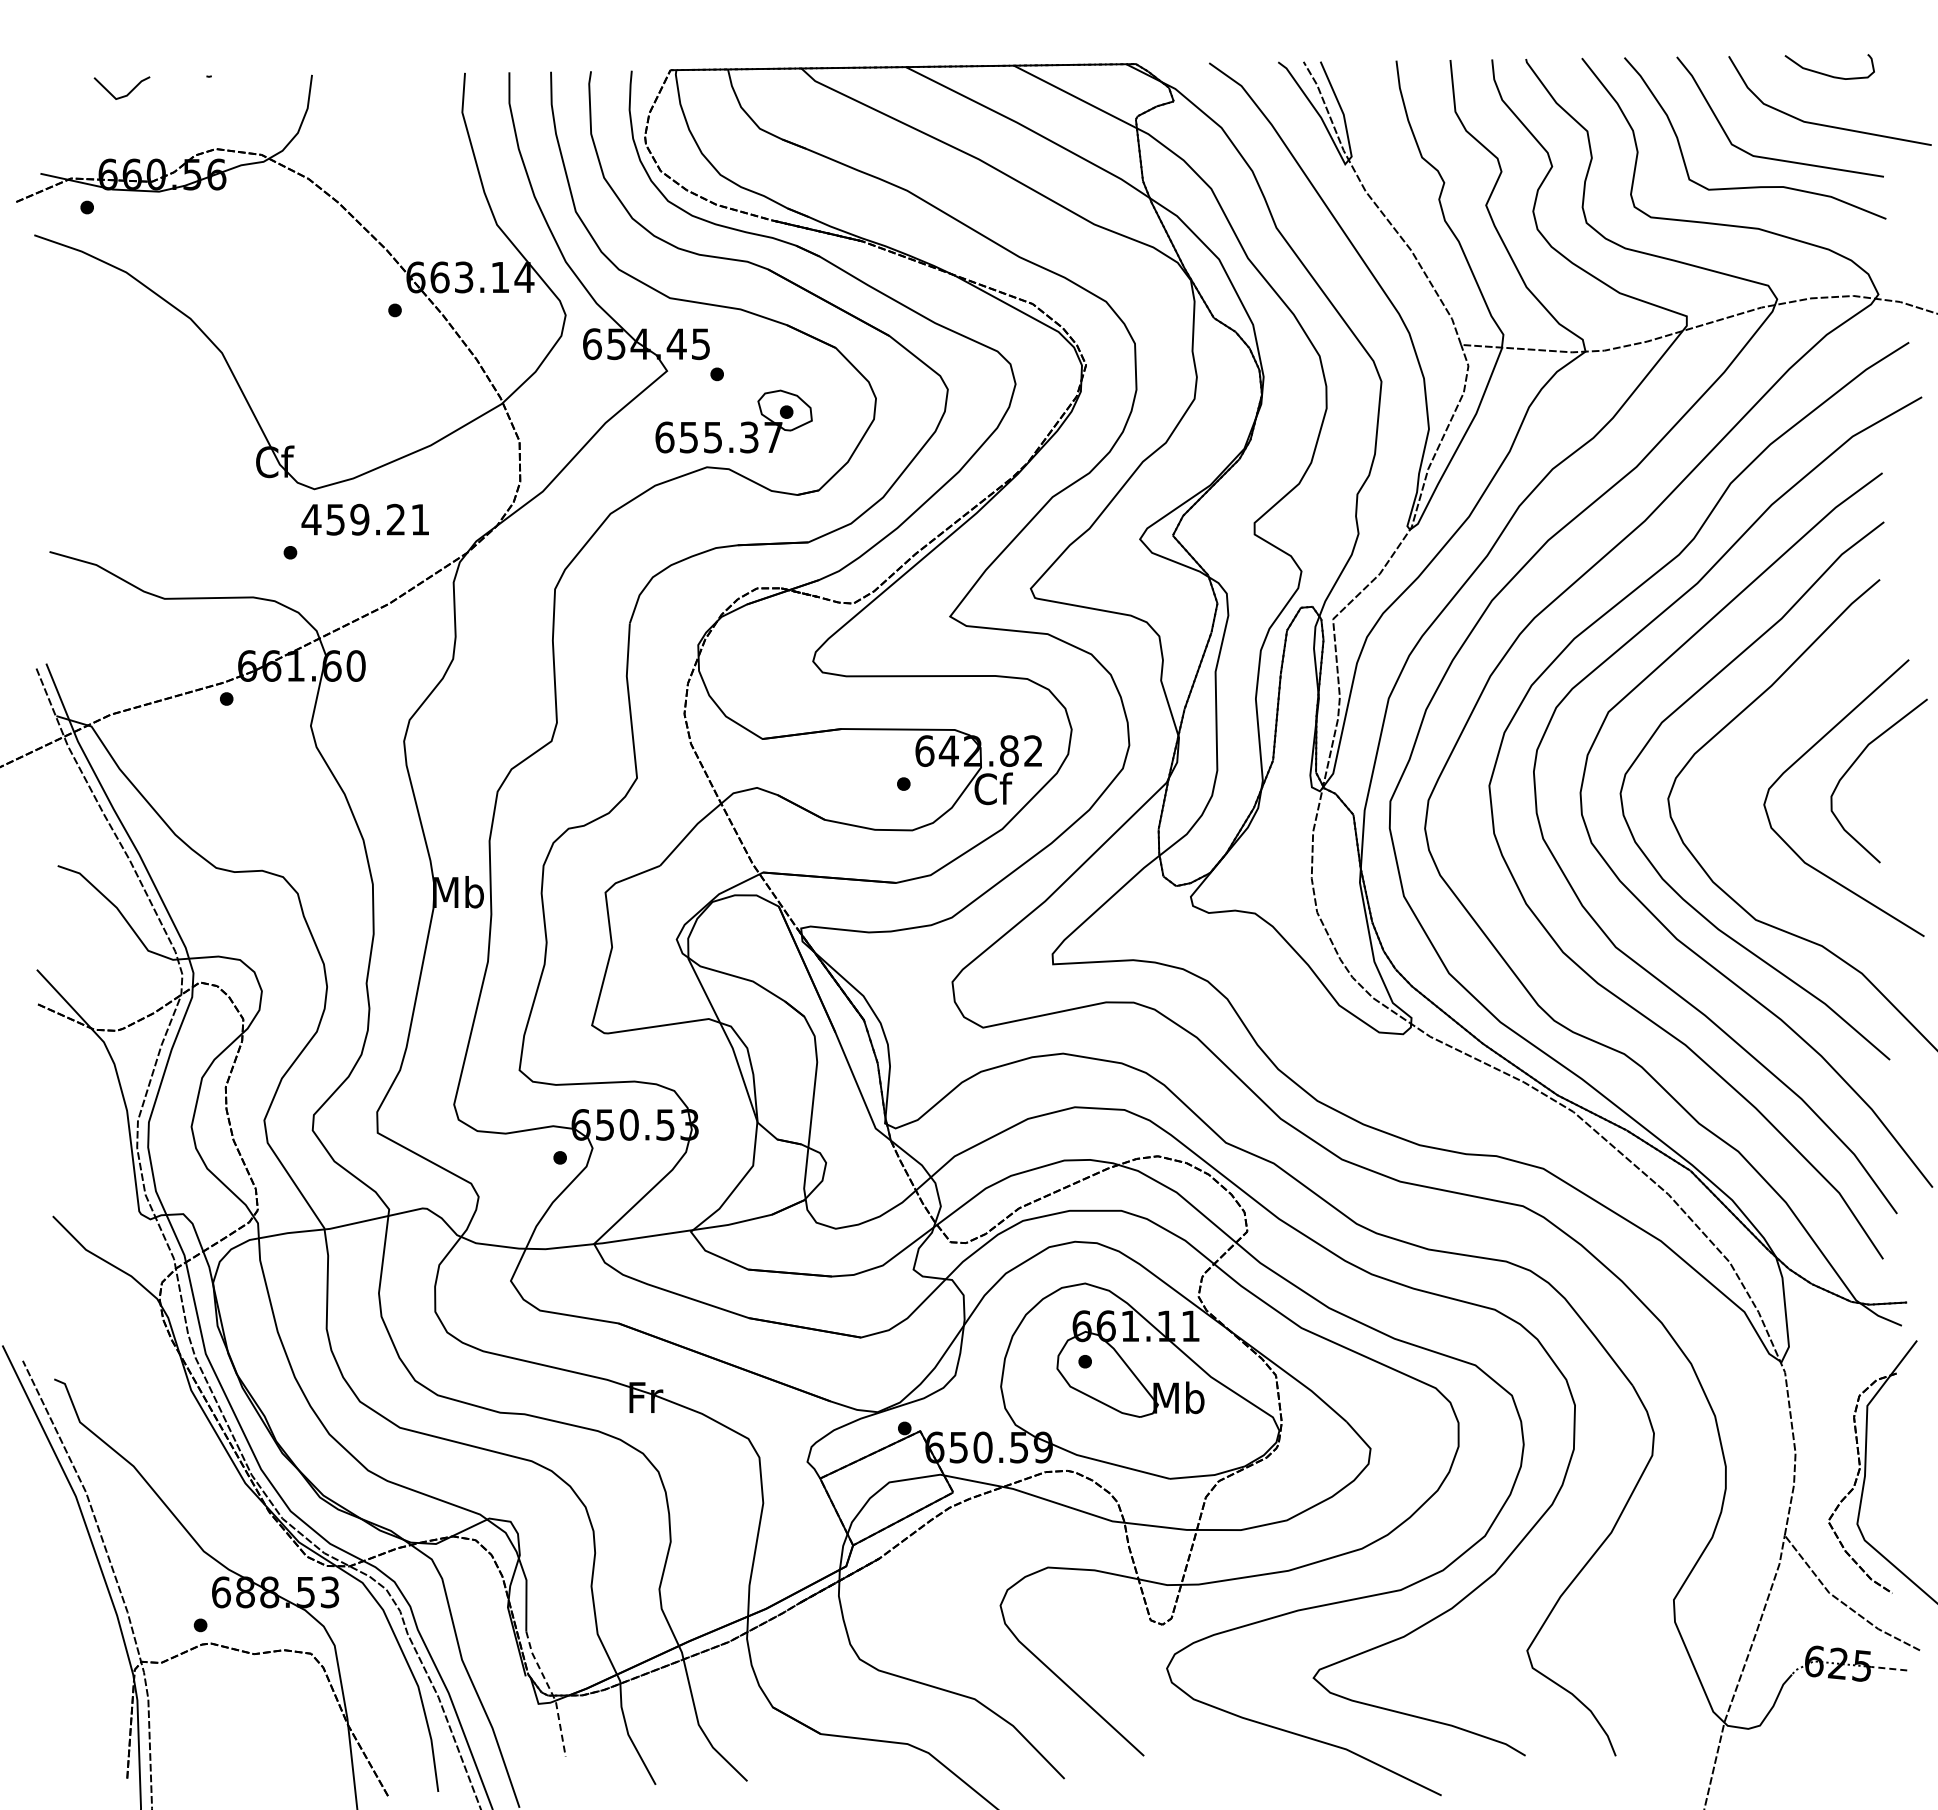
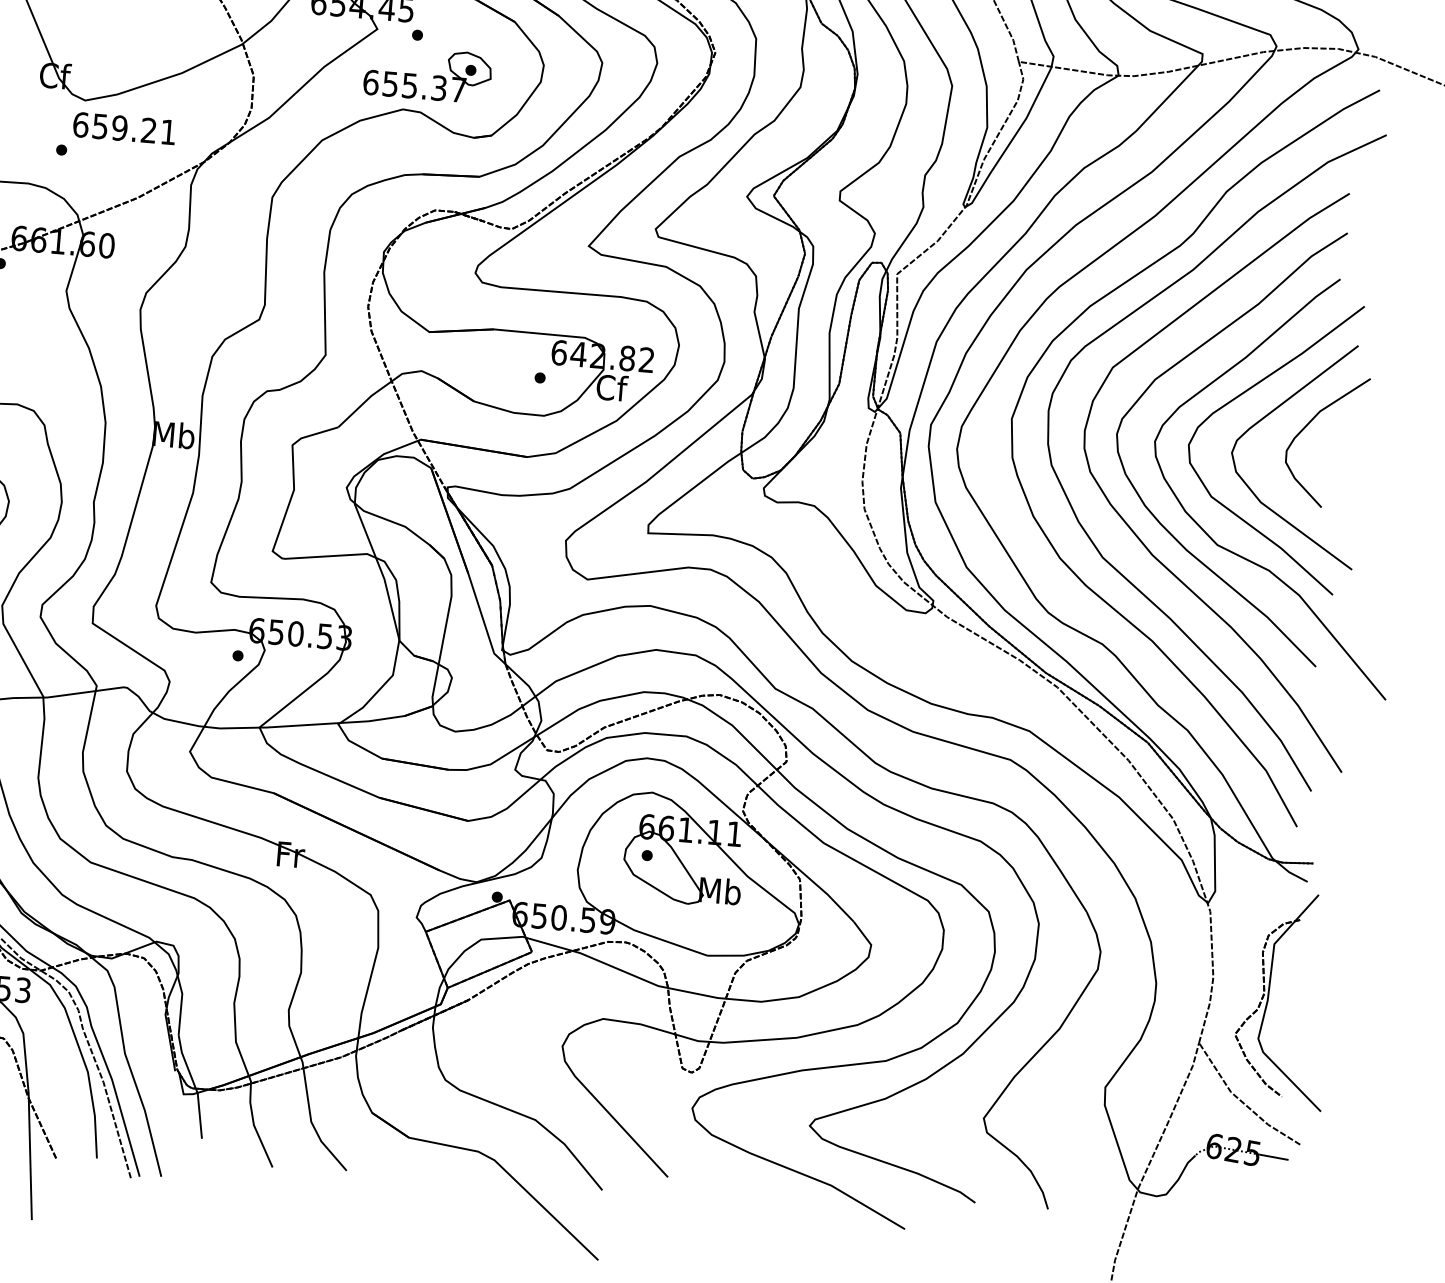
text: (311, 519) -> (80, 124), 459.21 -> 659.21
curve: (1769, 733) -> (1241, 395), added
line: (1888, 1668) -> (1273, 1157), dashed -> solid
line: (551, 1692) -> (194, 1086), dashed -> solid

